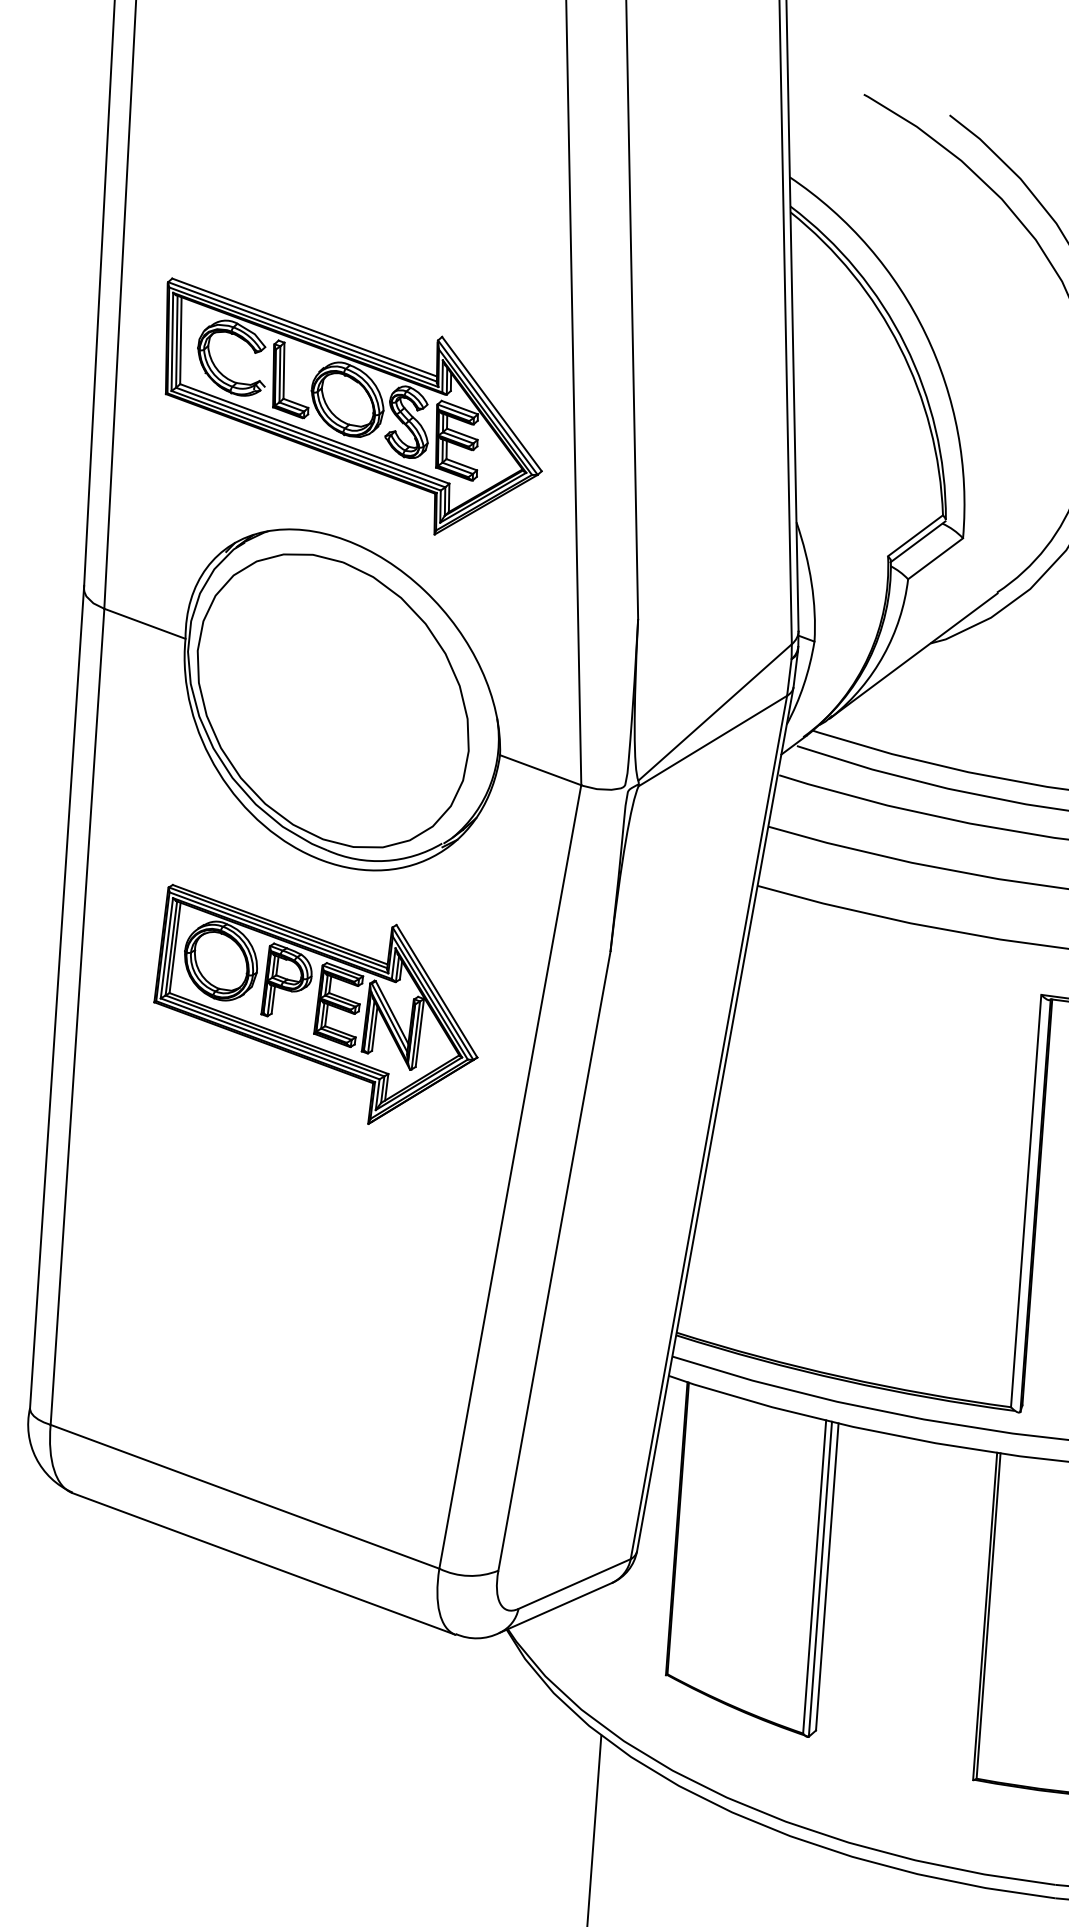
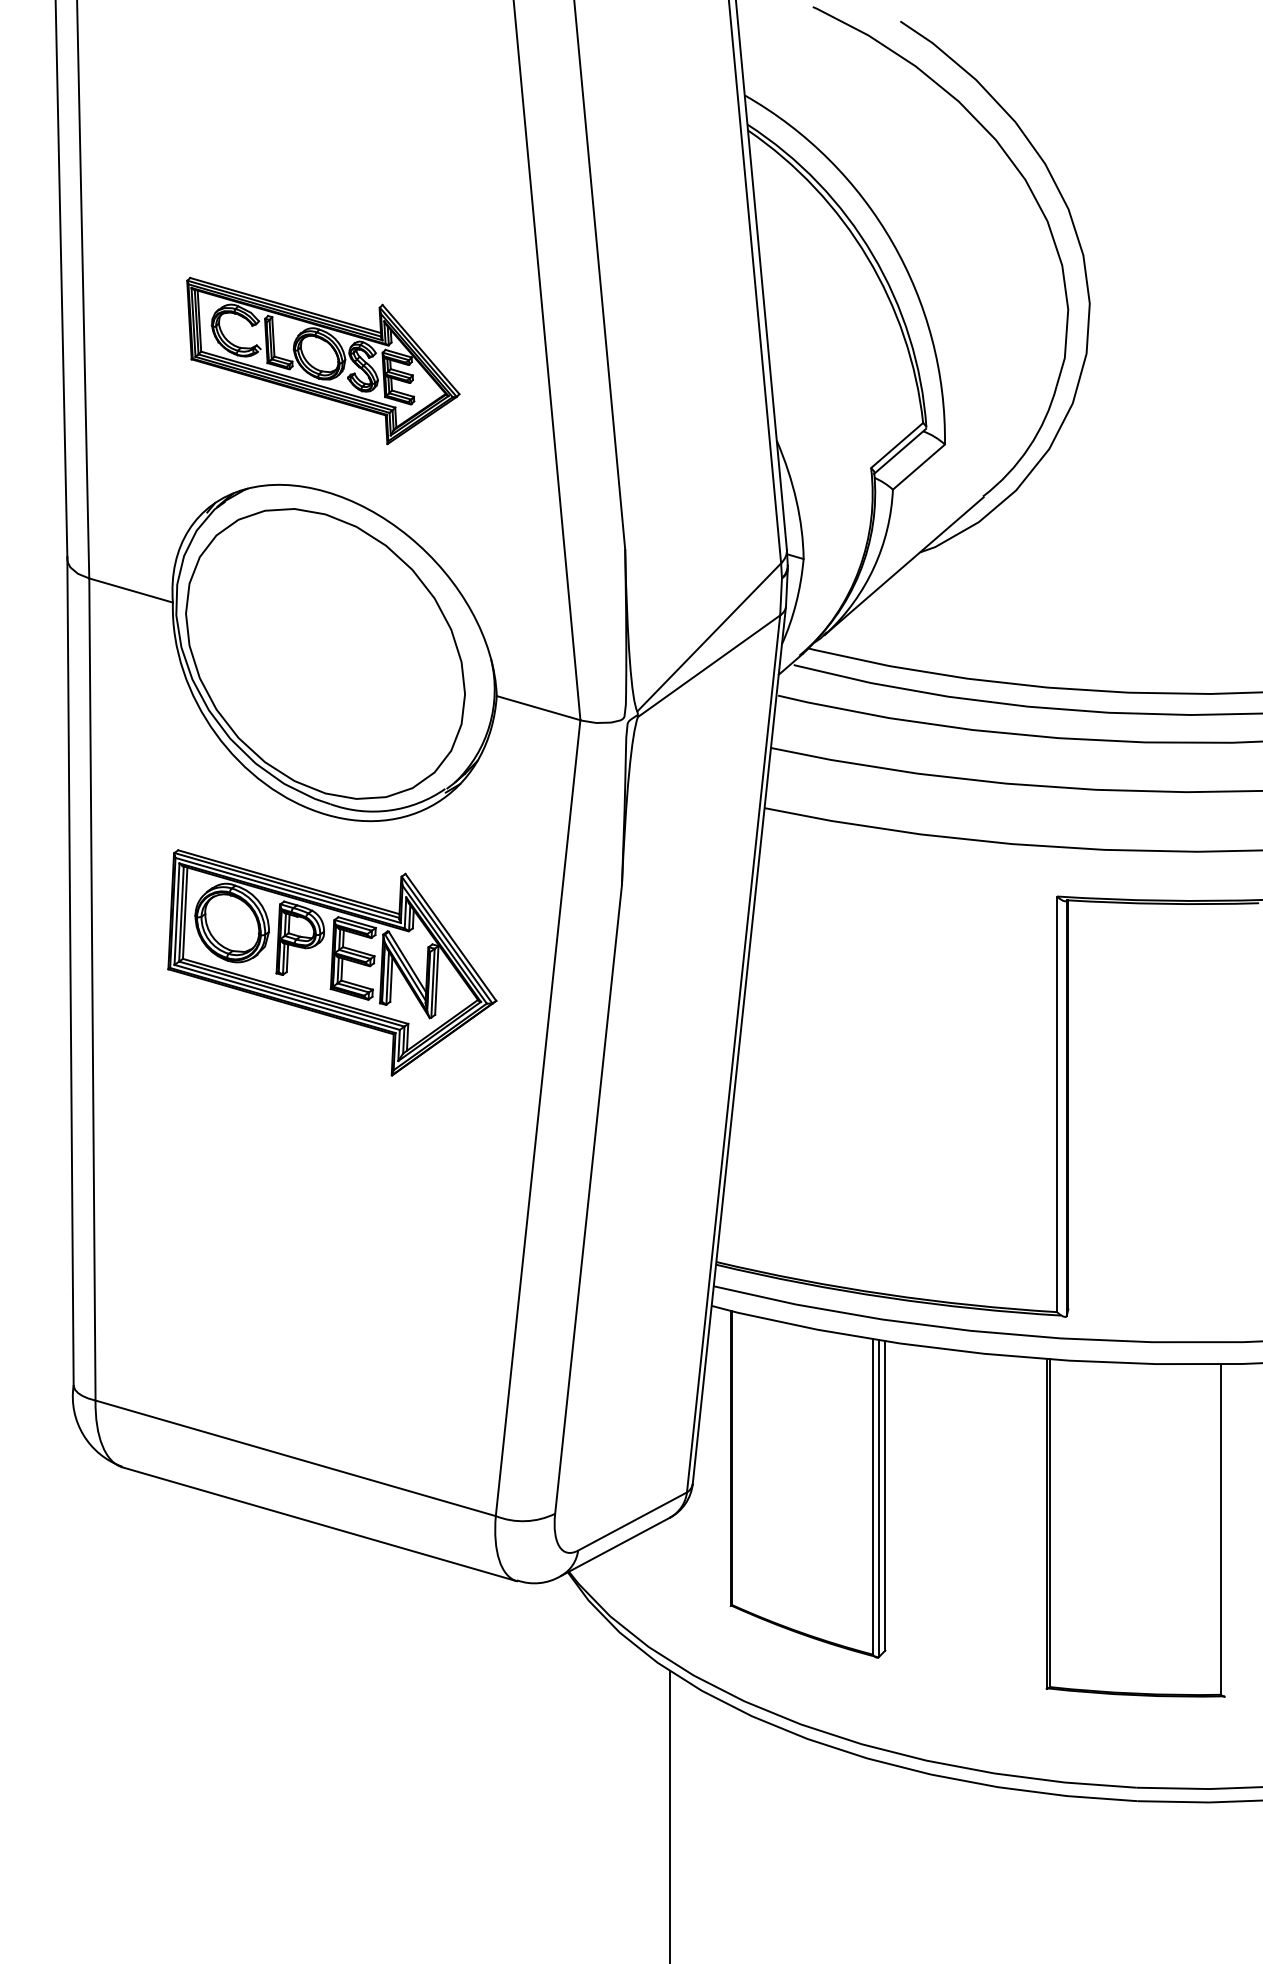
part: (352, 409) -> (323, 360), size x0.7

